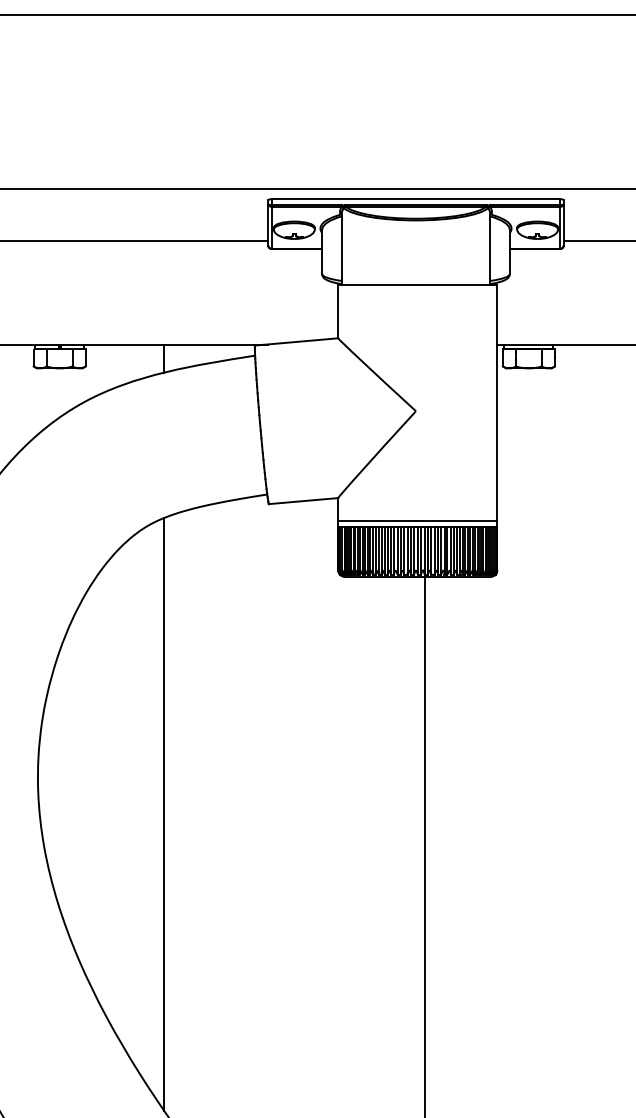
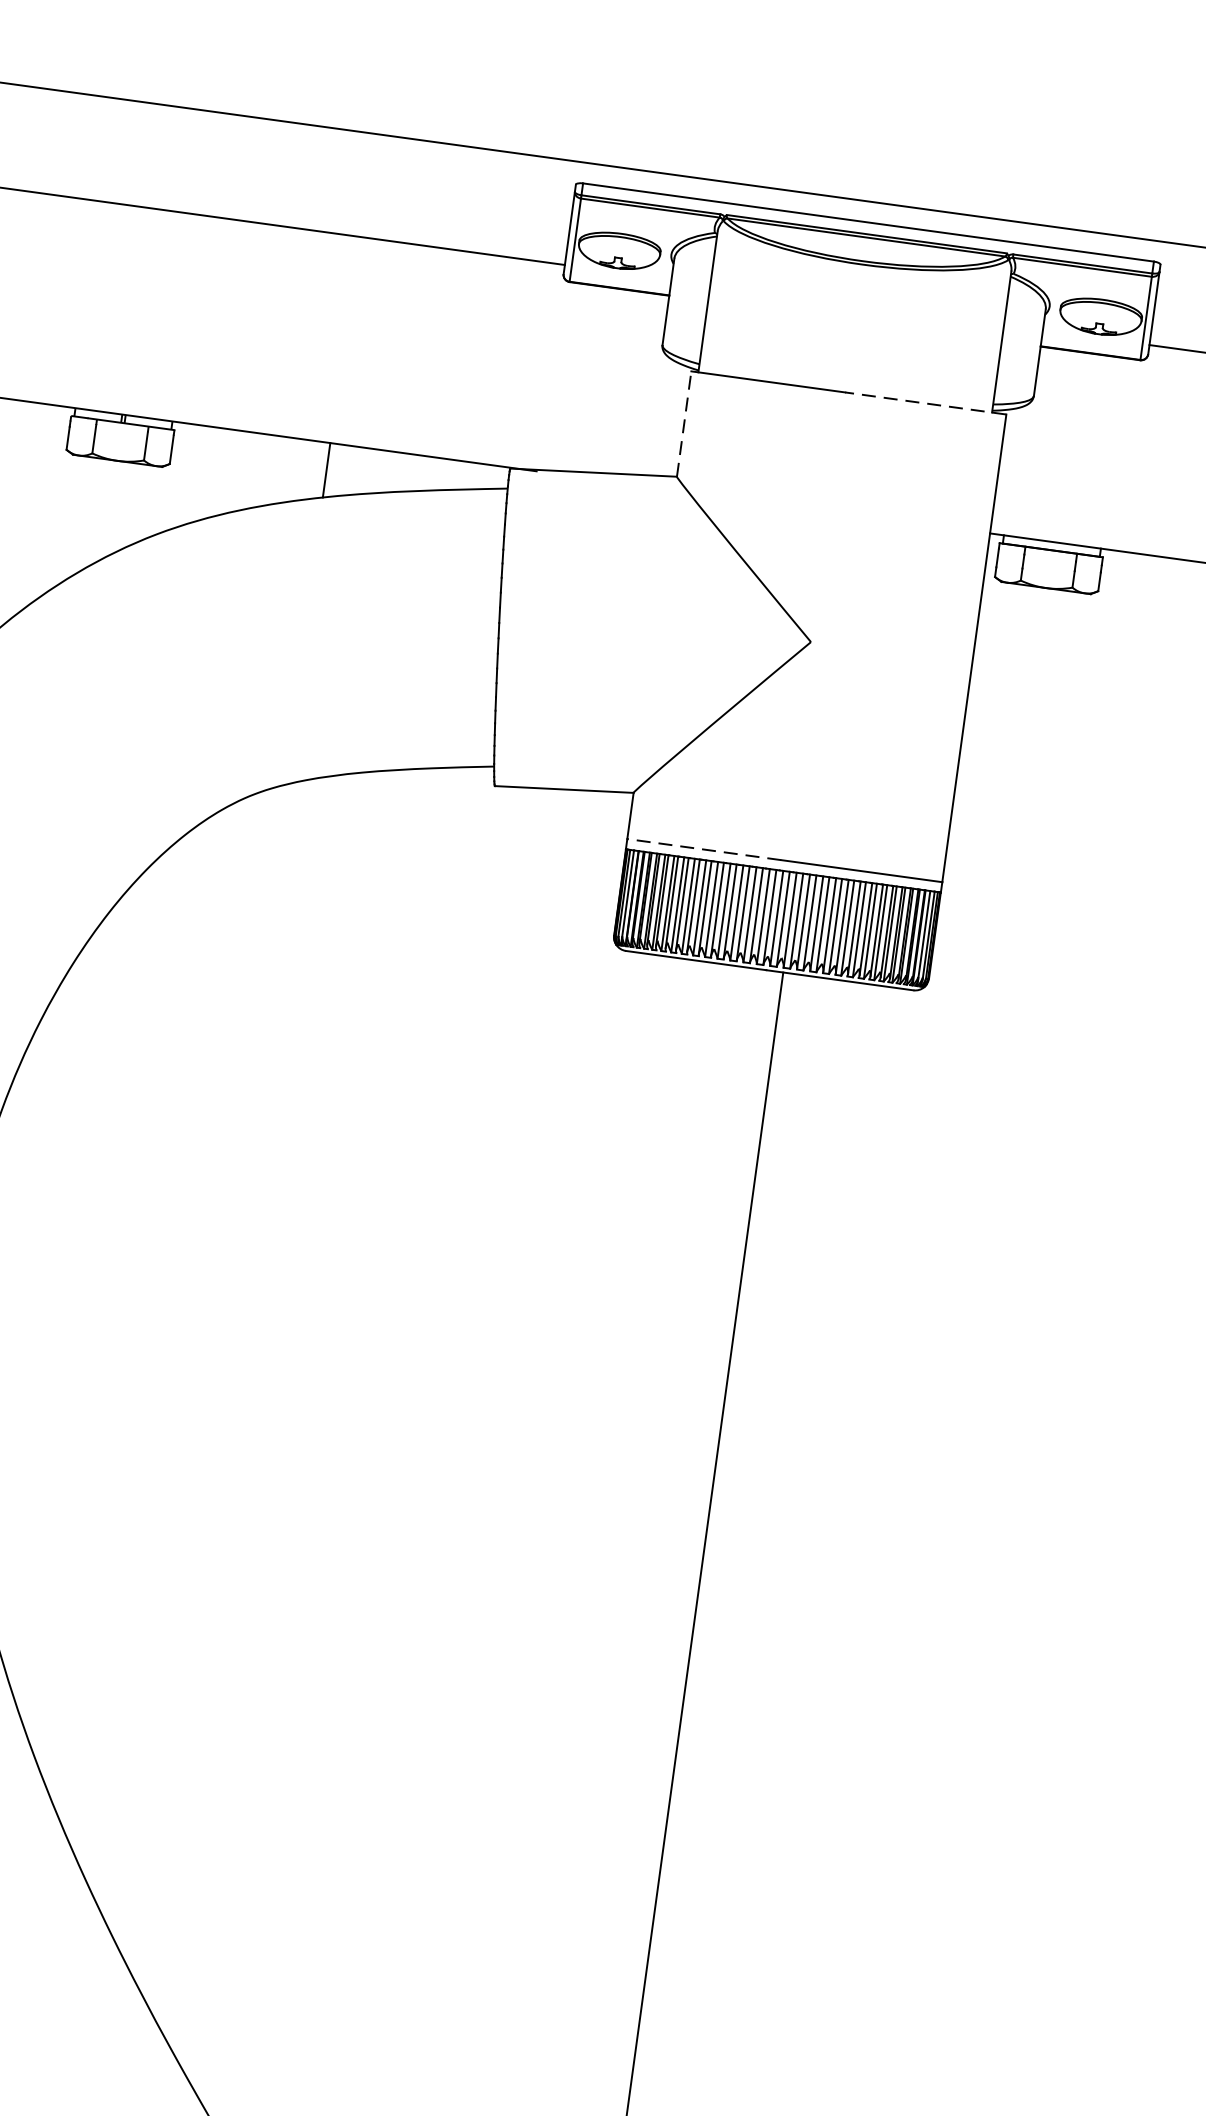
line: (456, 285) -> (925, 404), solid -> dashed
line: (338, 311) -> (684, 423), solid -> dashed
line: (377, 521) -> (704, 849), solid -> dashed
line: (164, 814) -> (204, 1371), removed

